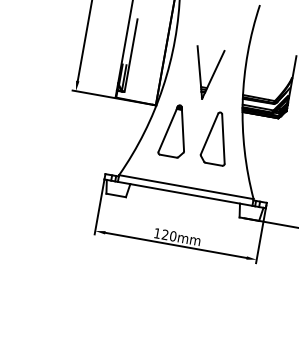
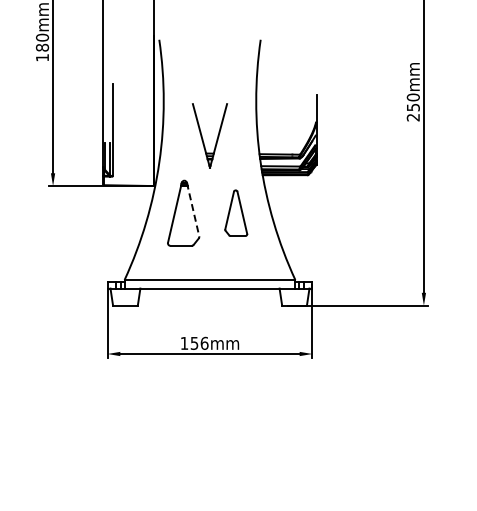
line: (183, 129) -> (193, 209), solid -> dashed
part: (215, 137) -> (235, 212), size x0.7
text: (169, 234) -> (199, 342), 120mm -> 156mm

